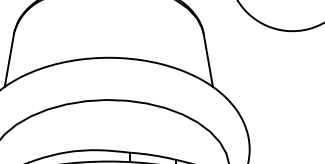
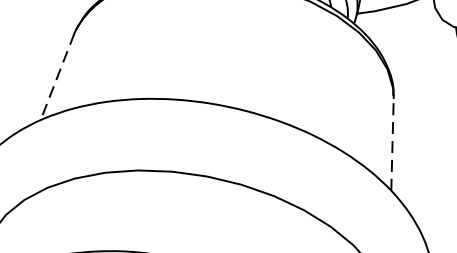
line: (208, 59) -> (393, 143), solid -> dashed
line: (9, 60) -> (57, 77), solid -> dashed

